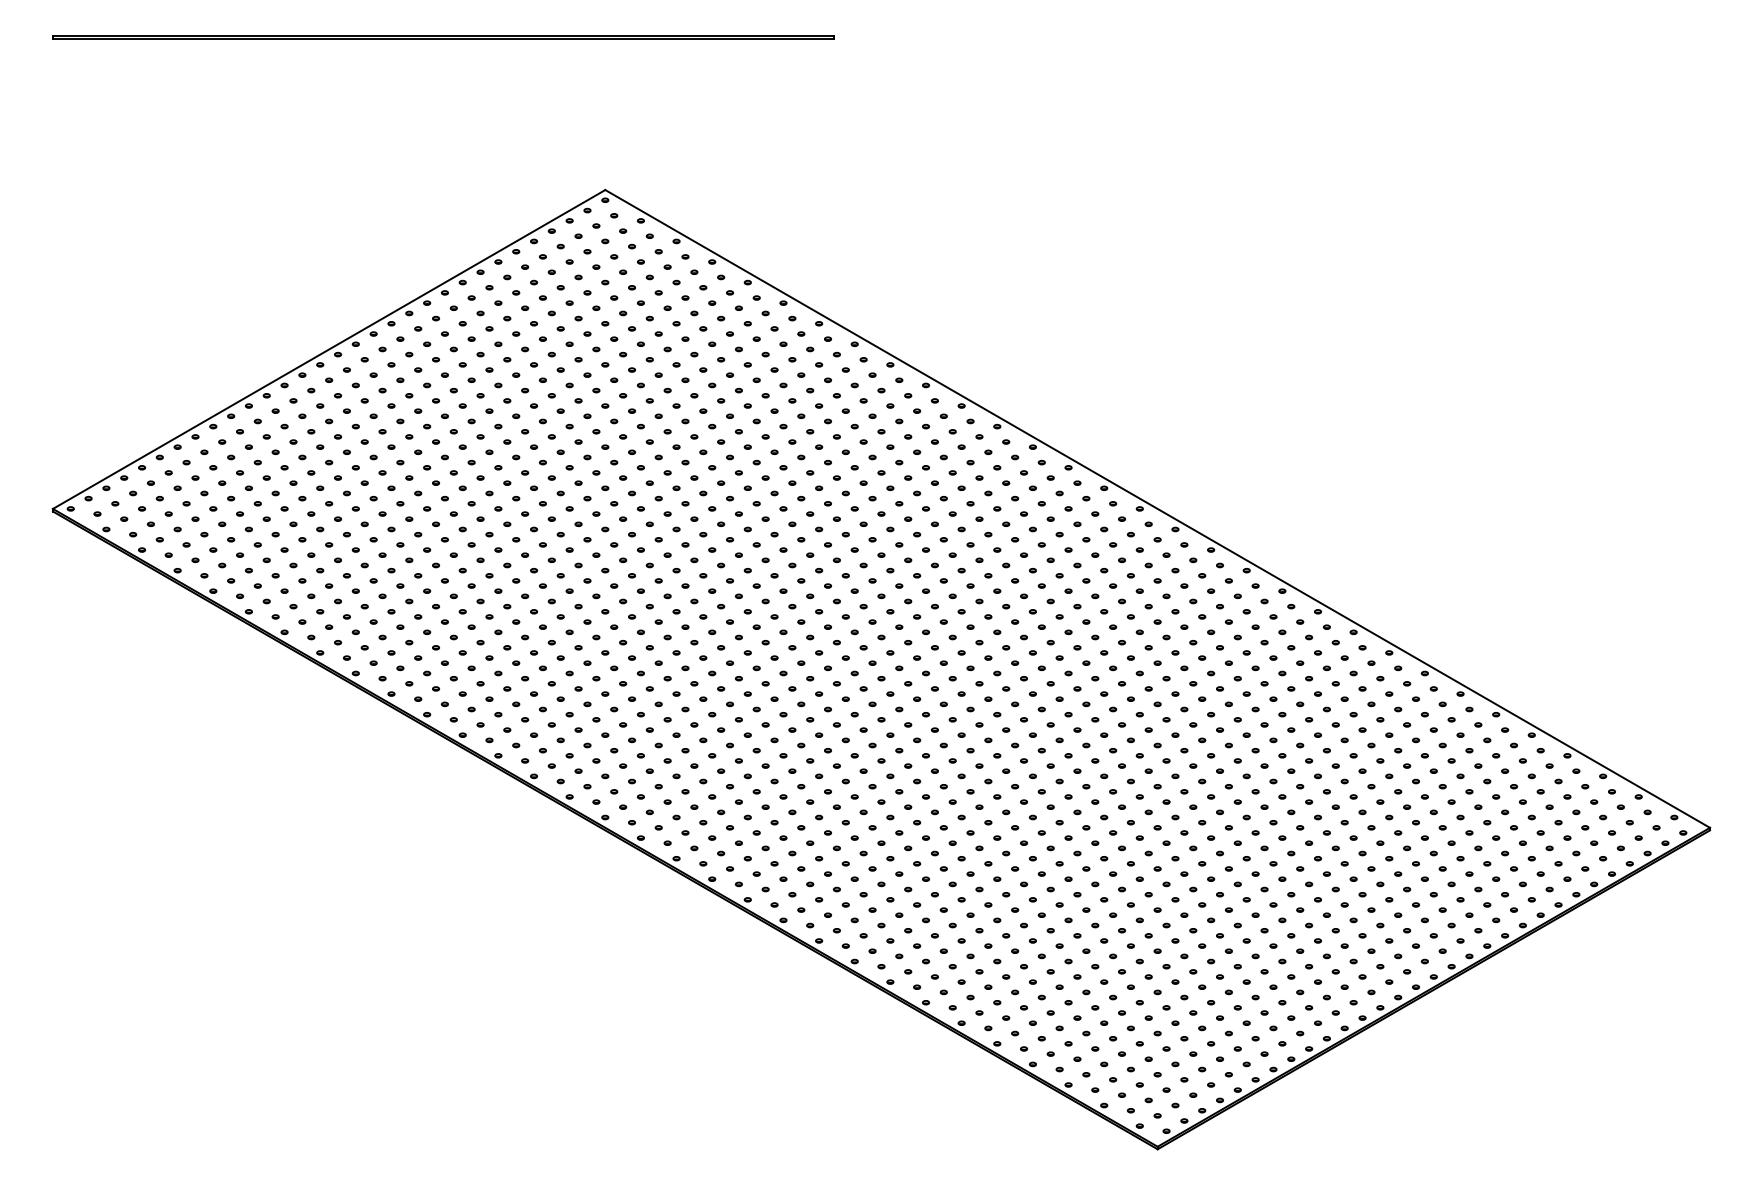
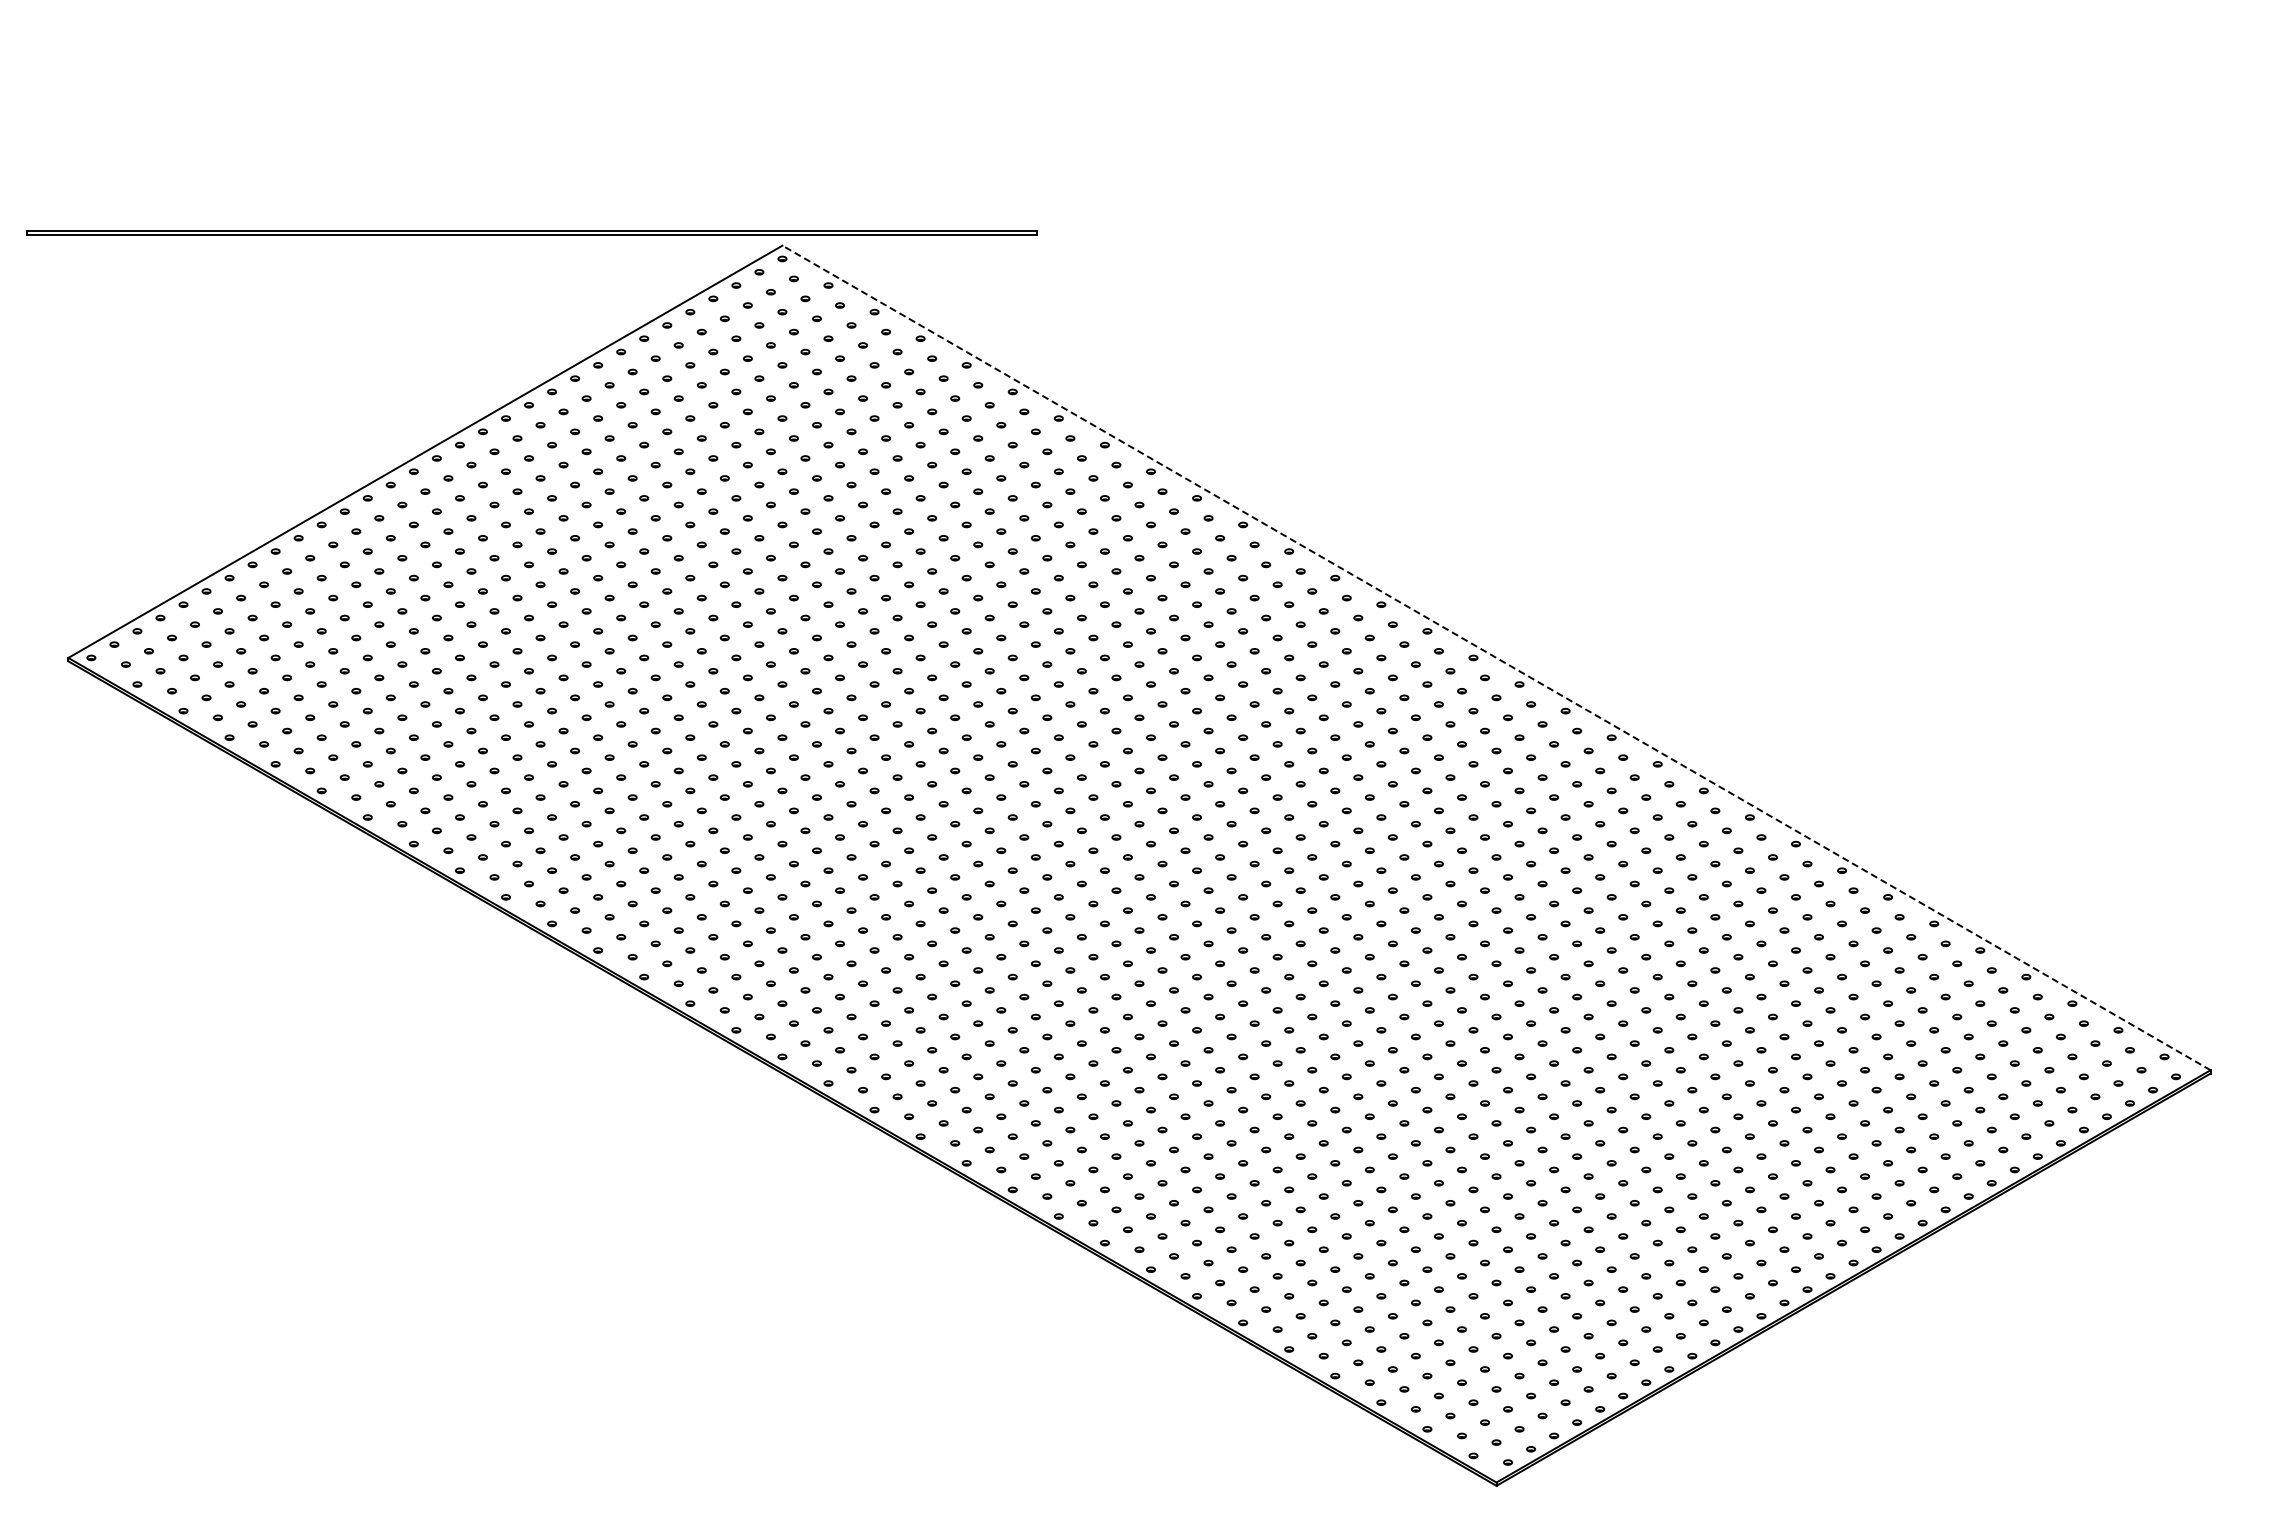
part: (442, 36) -> (531, 232), moved
line: (1157, 508) -> (1496, 657), solid -> dashed

